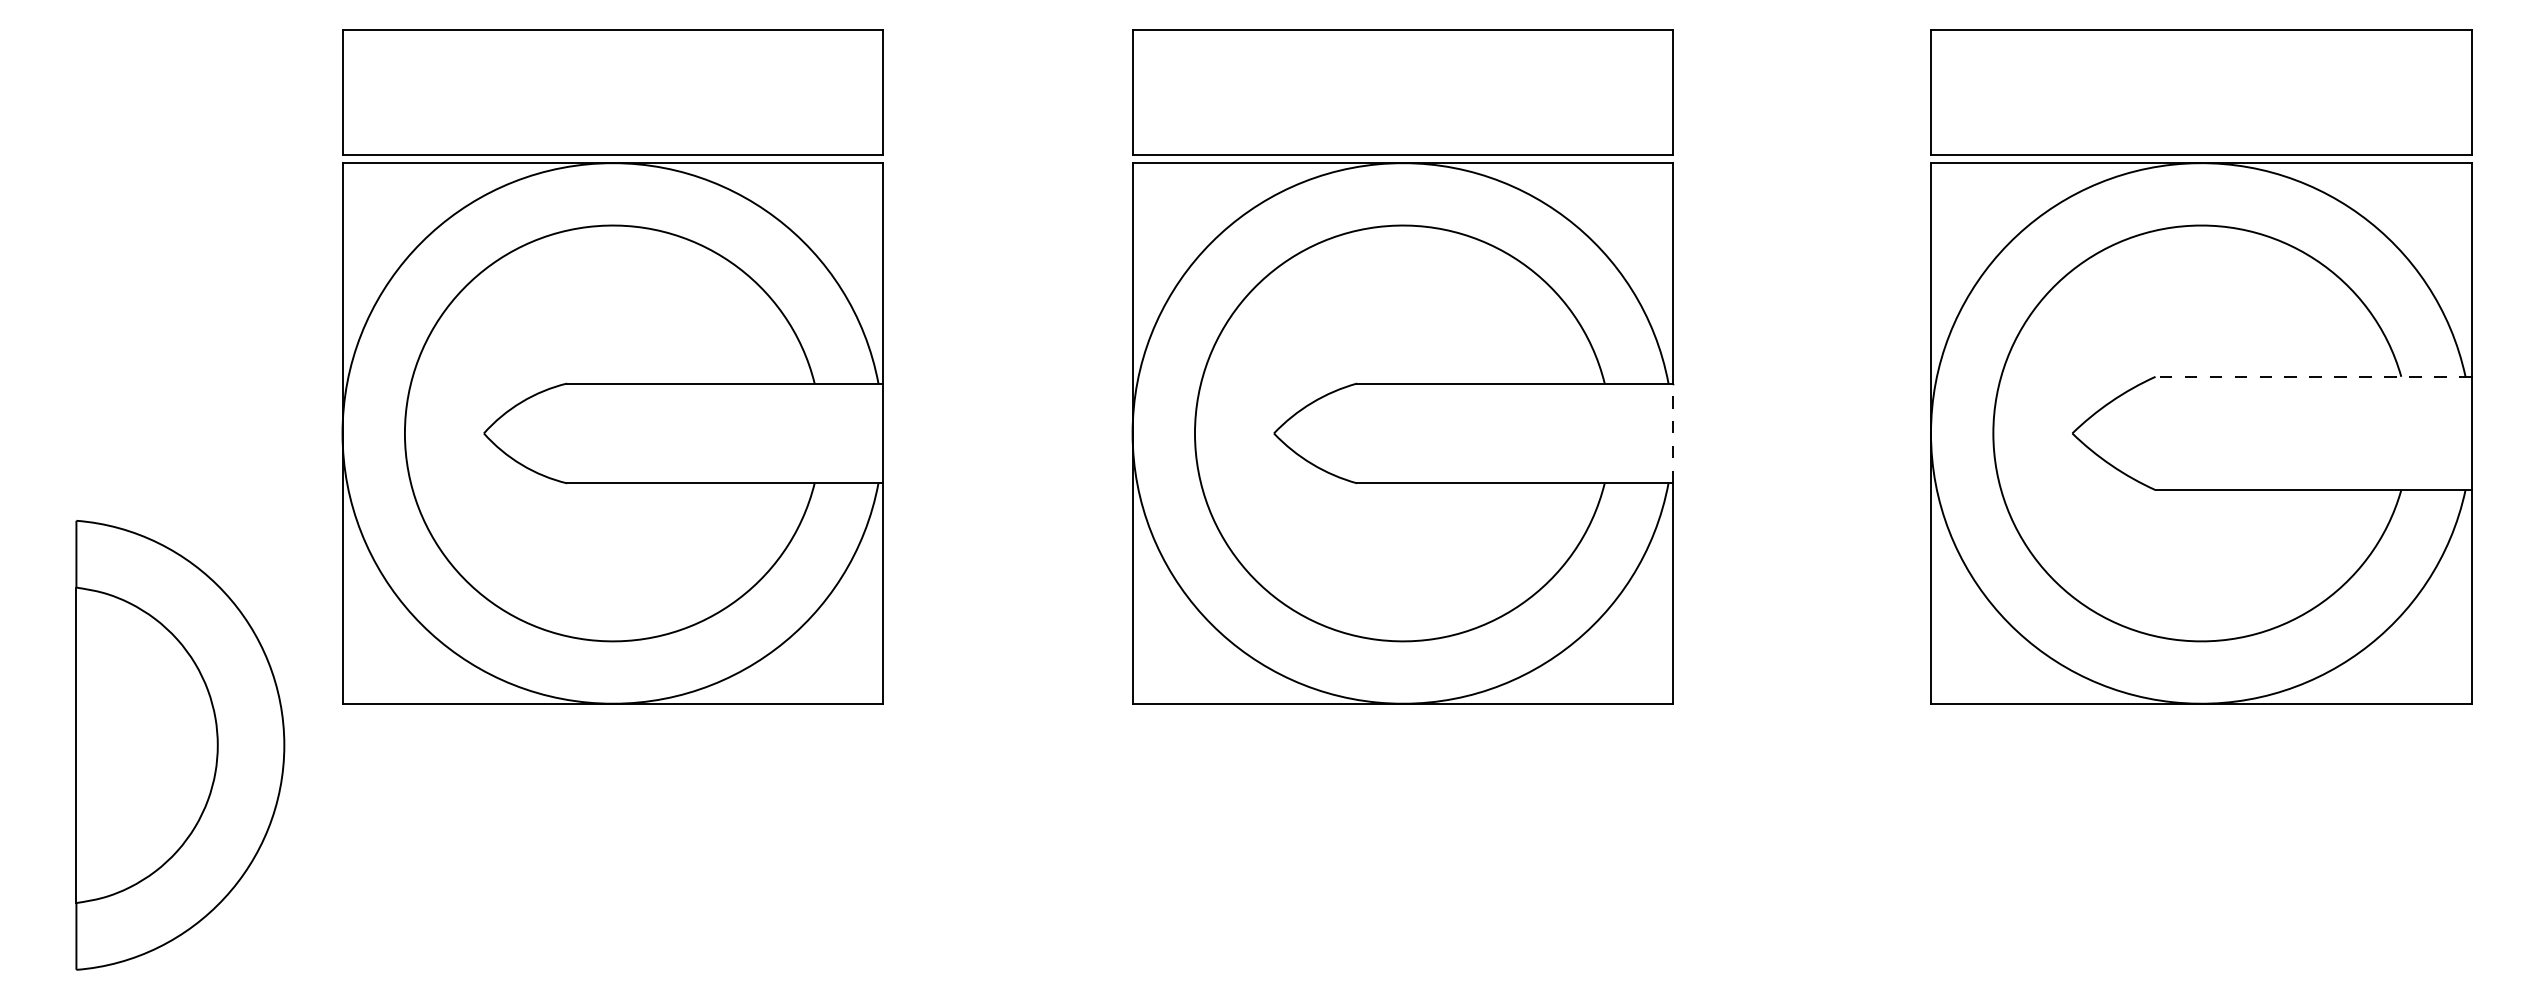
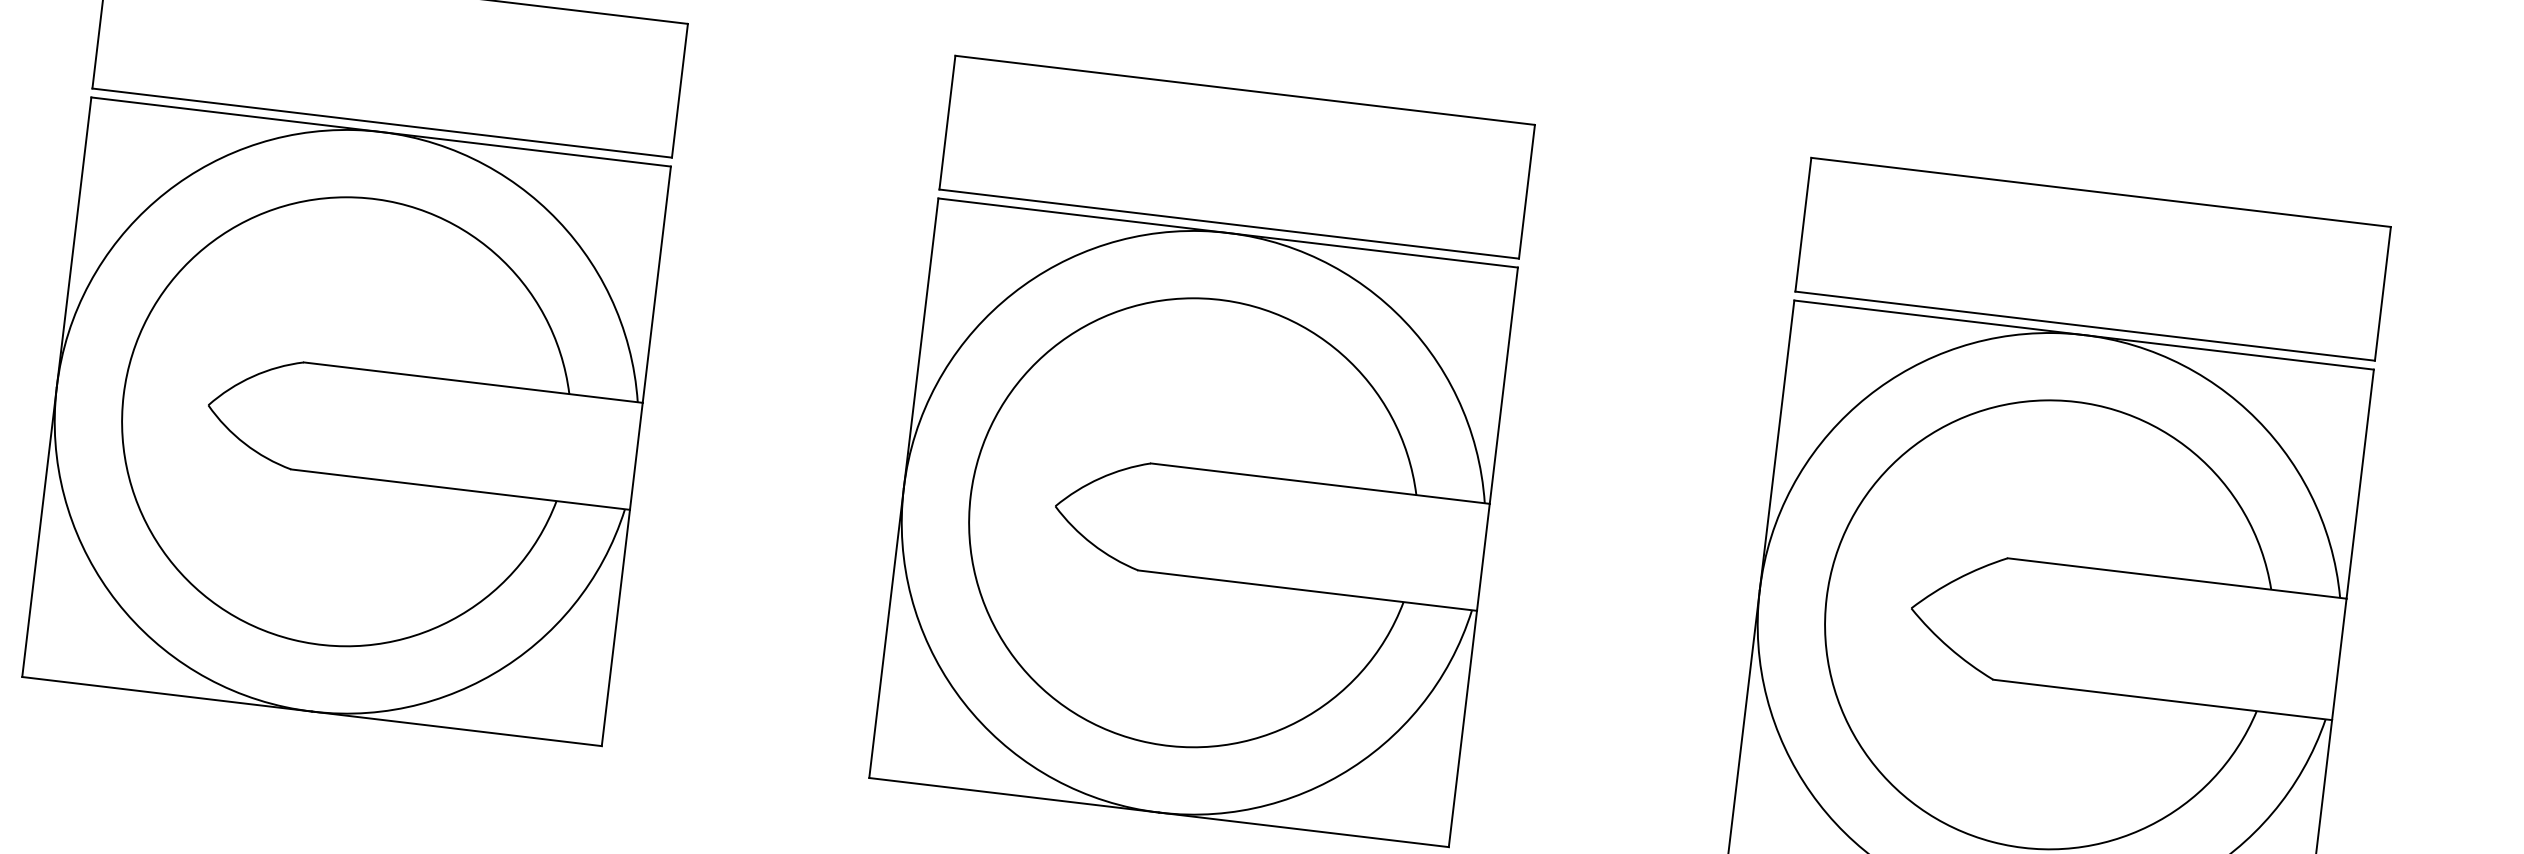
line: (2313, 376) -> (2177, 578), dashed -> solid
line: (1673, 433) -> (1483, 557), dashed -> solid

